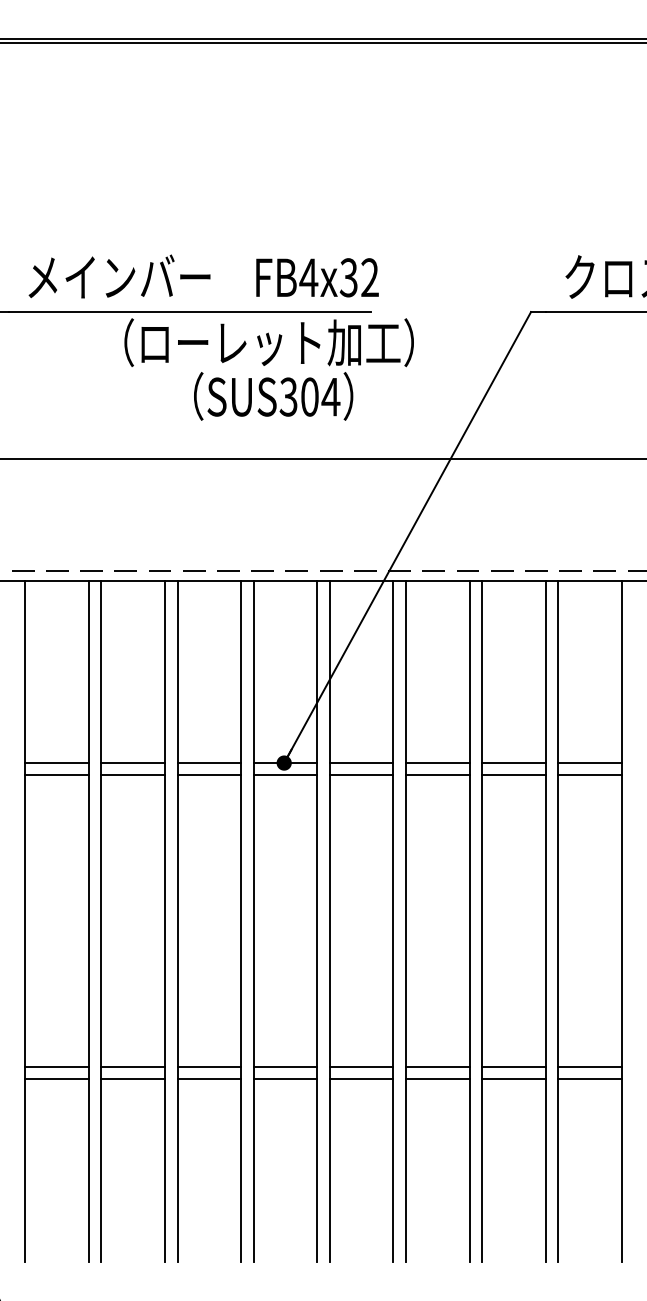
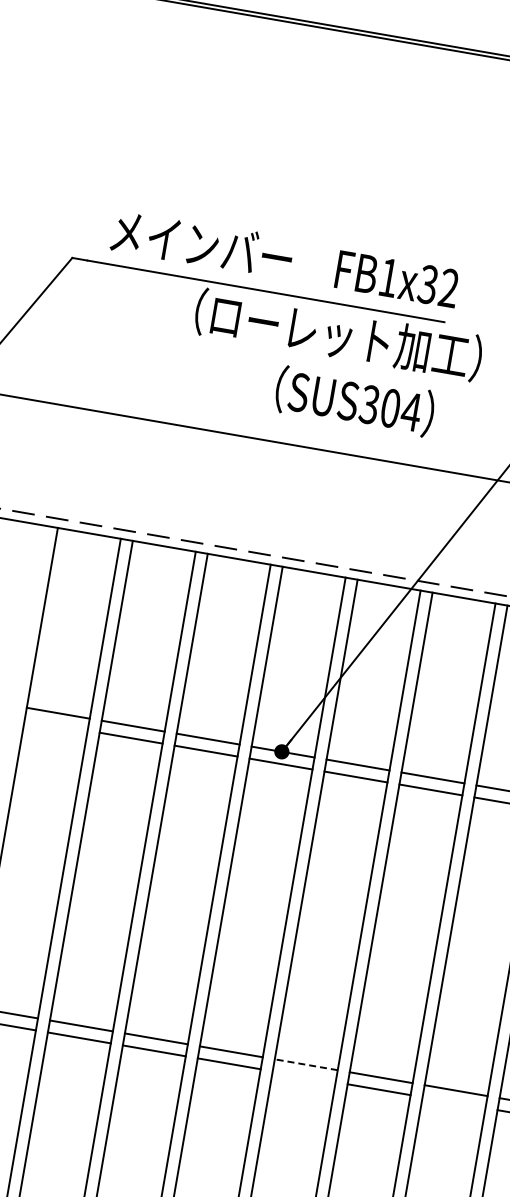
text: (308, 277) -> (388, 277), FB4x32 -> FB1x32
text: (273, 396) -> (354, 401), moved
line: (57, 775) -> (56, 725), removed
line: (361, 1067) -> (306, 1064), solid -> dashed
line: (361, 1079) -> (304, 1076), removed
line: (513, 1079) -> (453, 1102), removed

